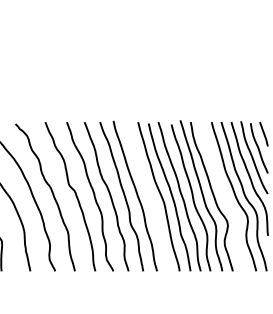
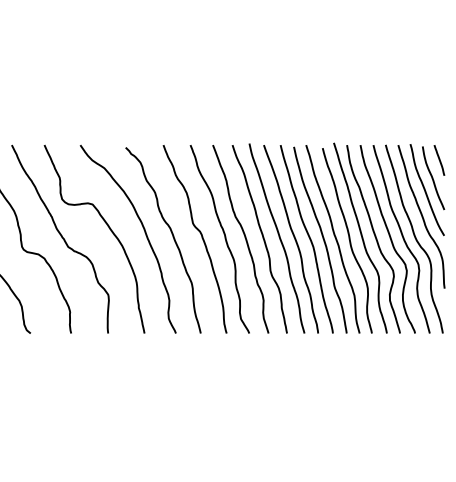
curve: (148, 195) -> (293, 237), added
curve: (224, 196) -> (389, 238), added

